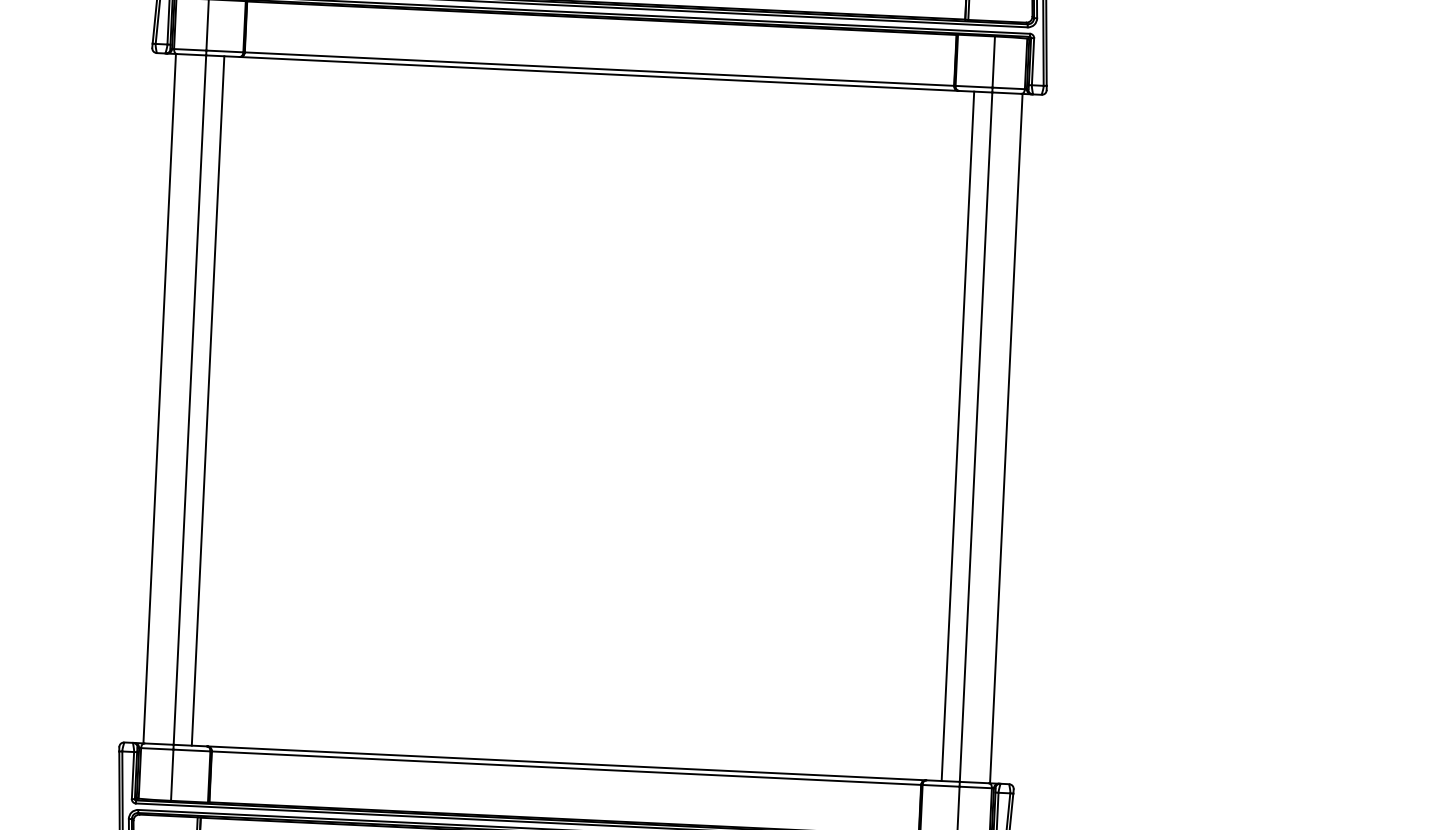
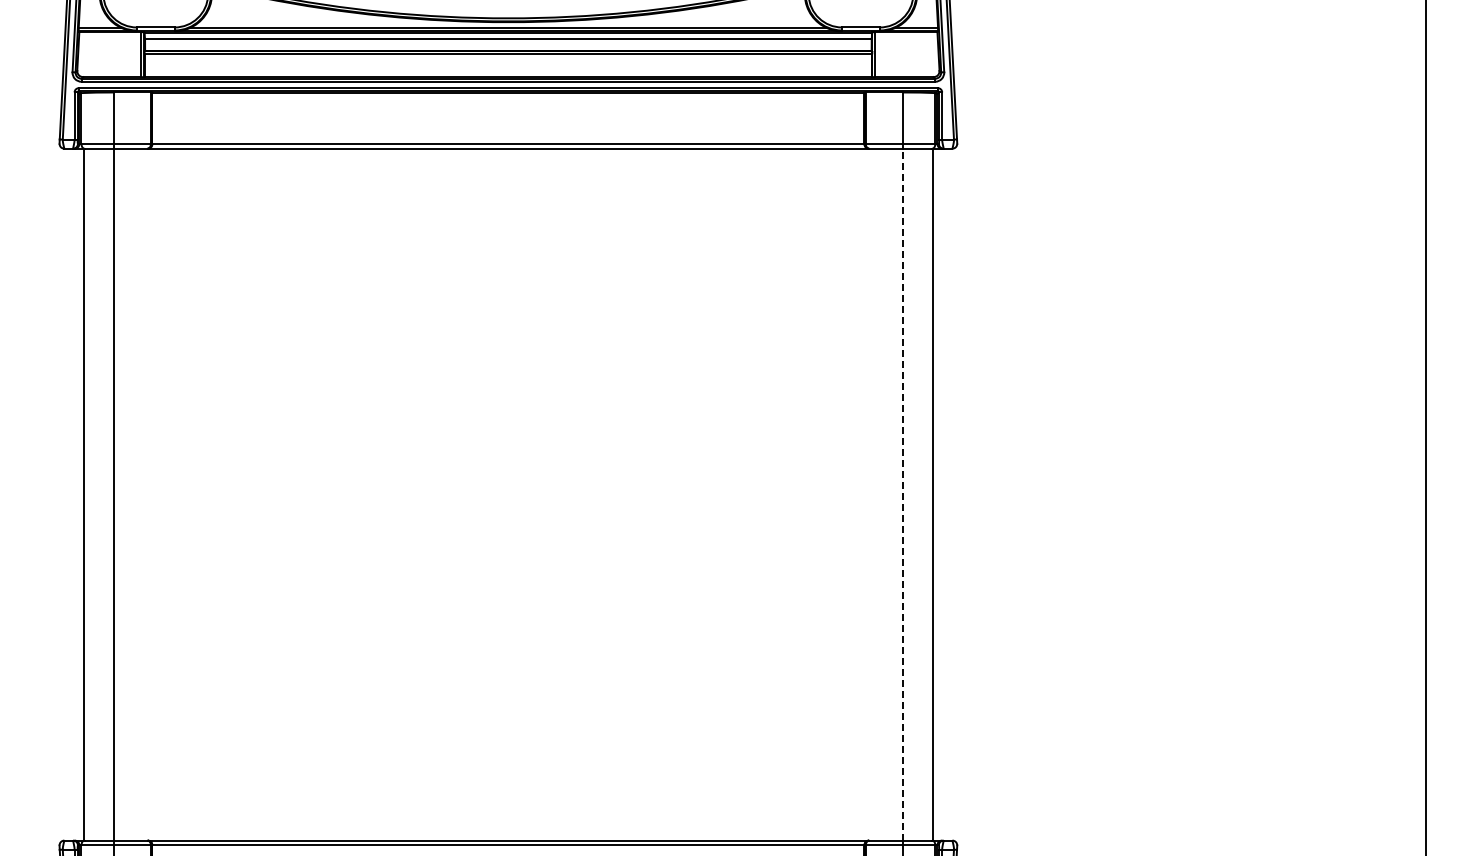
line: (208, 400) -> (132, 494), removed
line: (957, 436) -> (884, 494), removed
line: (975, 437) -> (902, 494), solid -> dashed

